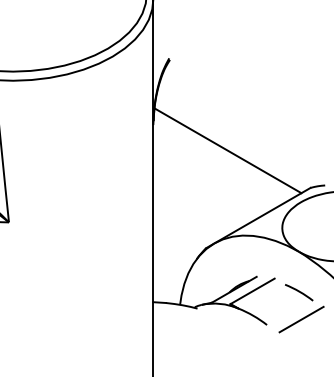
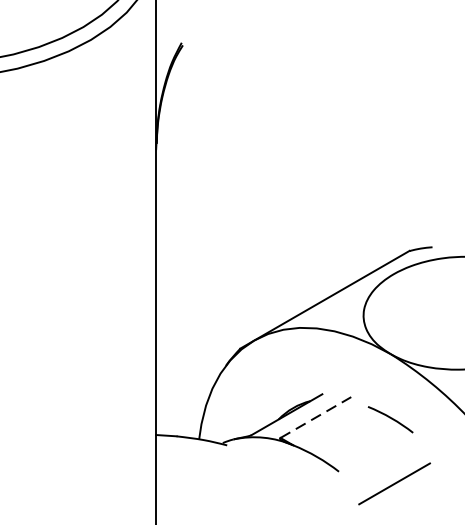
line: (227, 150) -> (275, 191), removed
line: (253, 291) -> (317, 417), solid -> dashed
line: (301, 319) -> (394, 483), moved

